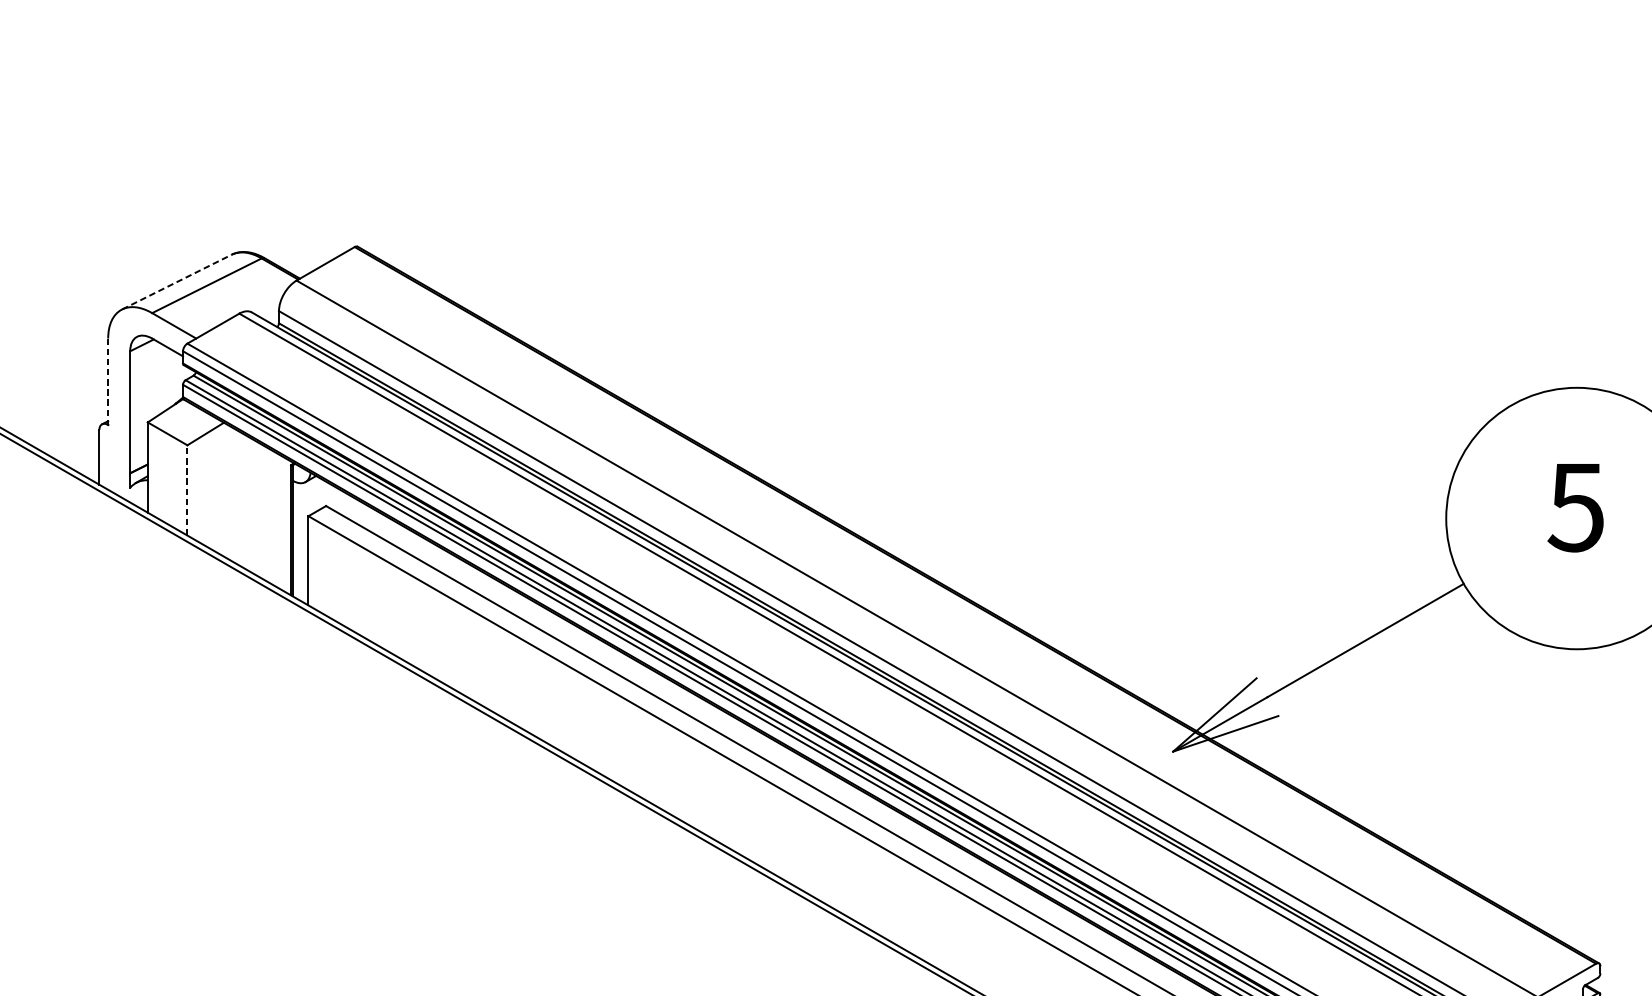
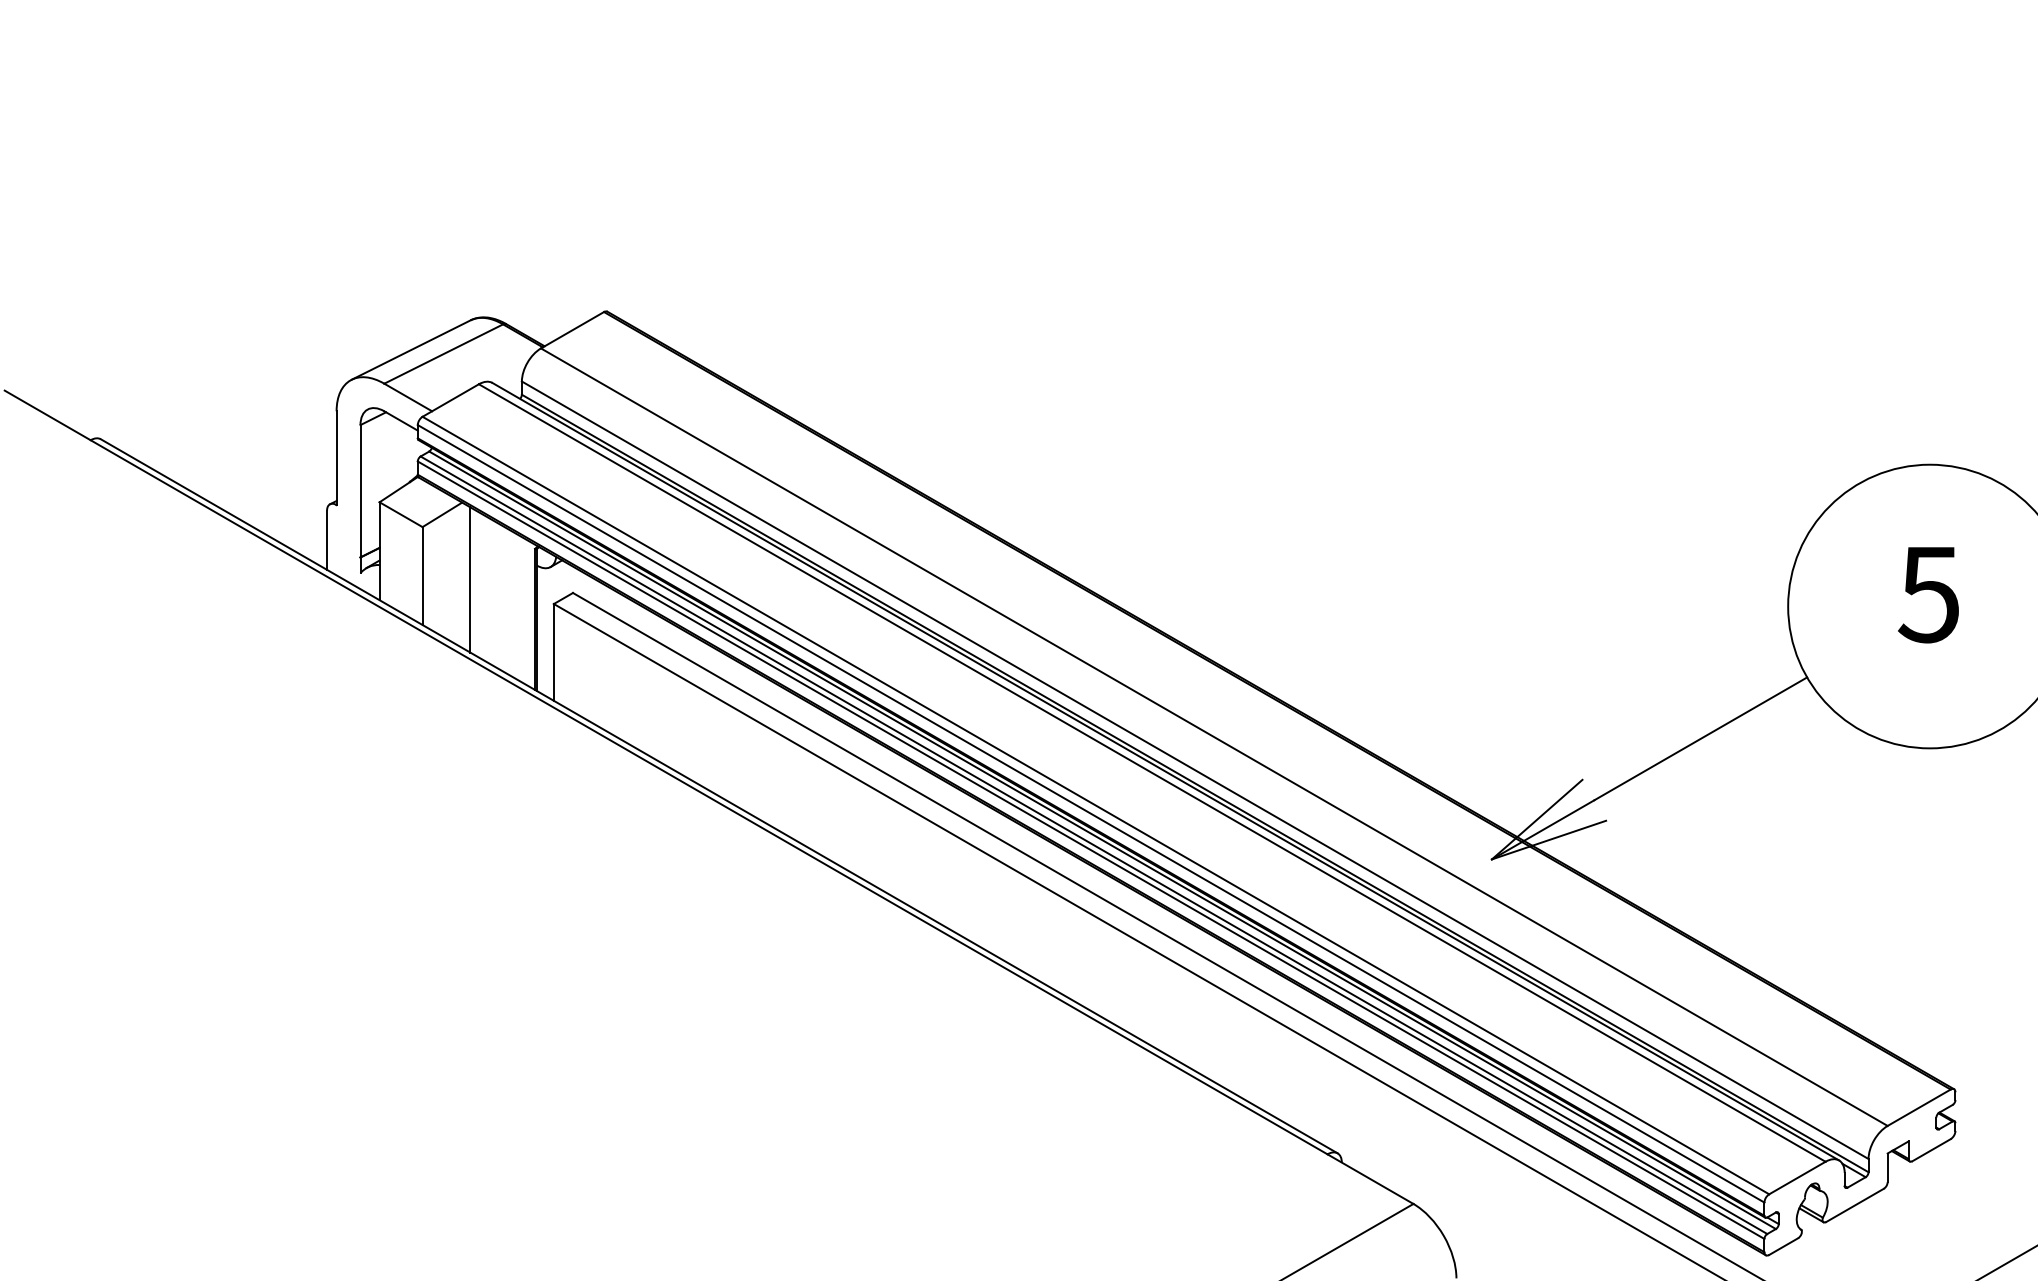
line: (177, 281) -> (411, 349), dashed -> solid
line: (108, 382) -> (336, 458), dashed -> solid
line: (187, 490) -> (422, 576), dashed -> solid
line: (231, 493) -> (470, 579), added

